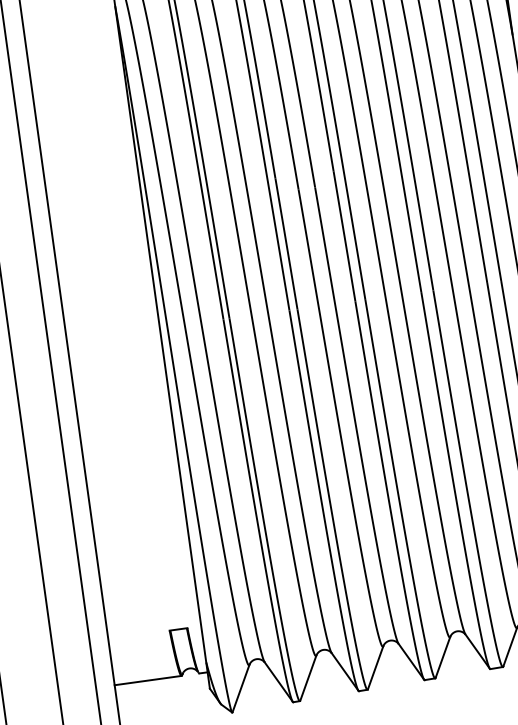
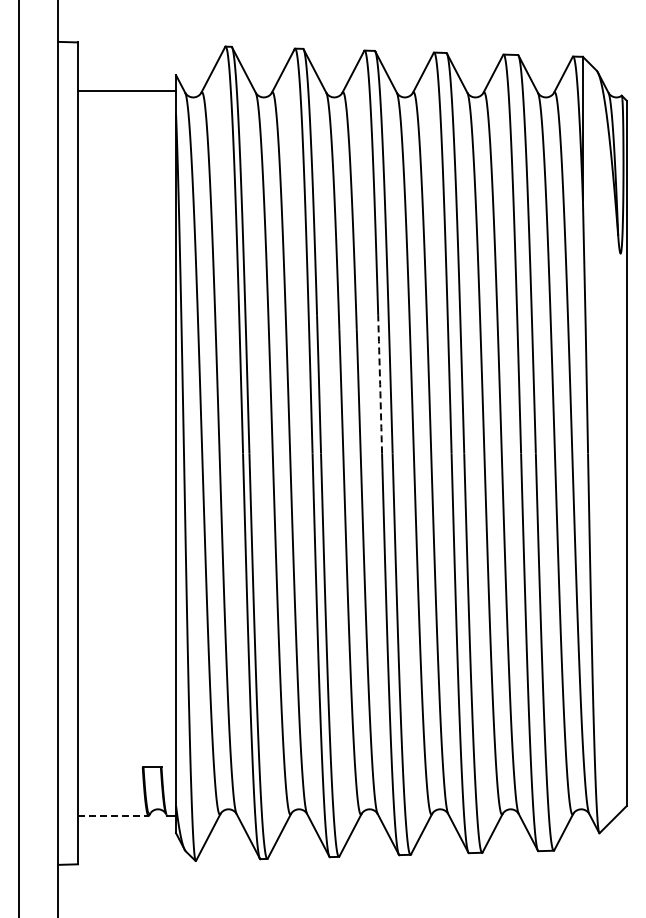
arc: (344, 236) -> (380, 384), solid -> dashed
line: (148, 680) -> (113, 815), solid -> dashed

